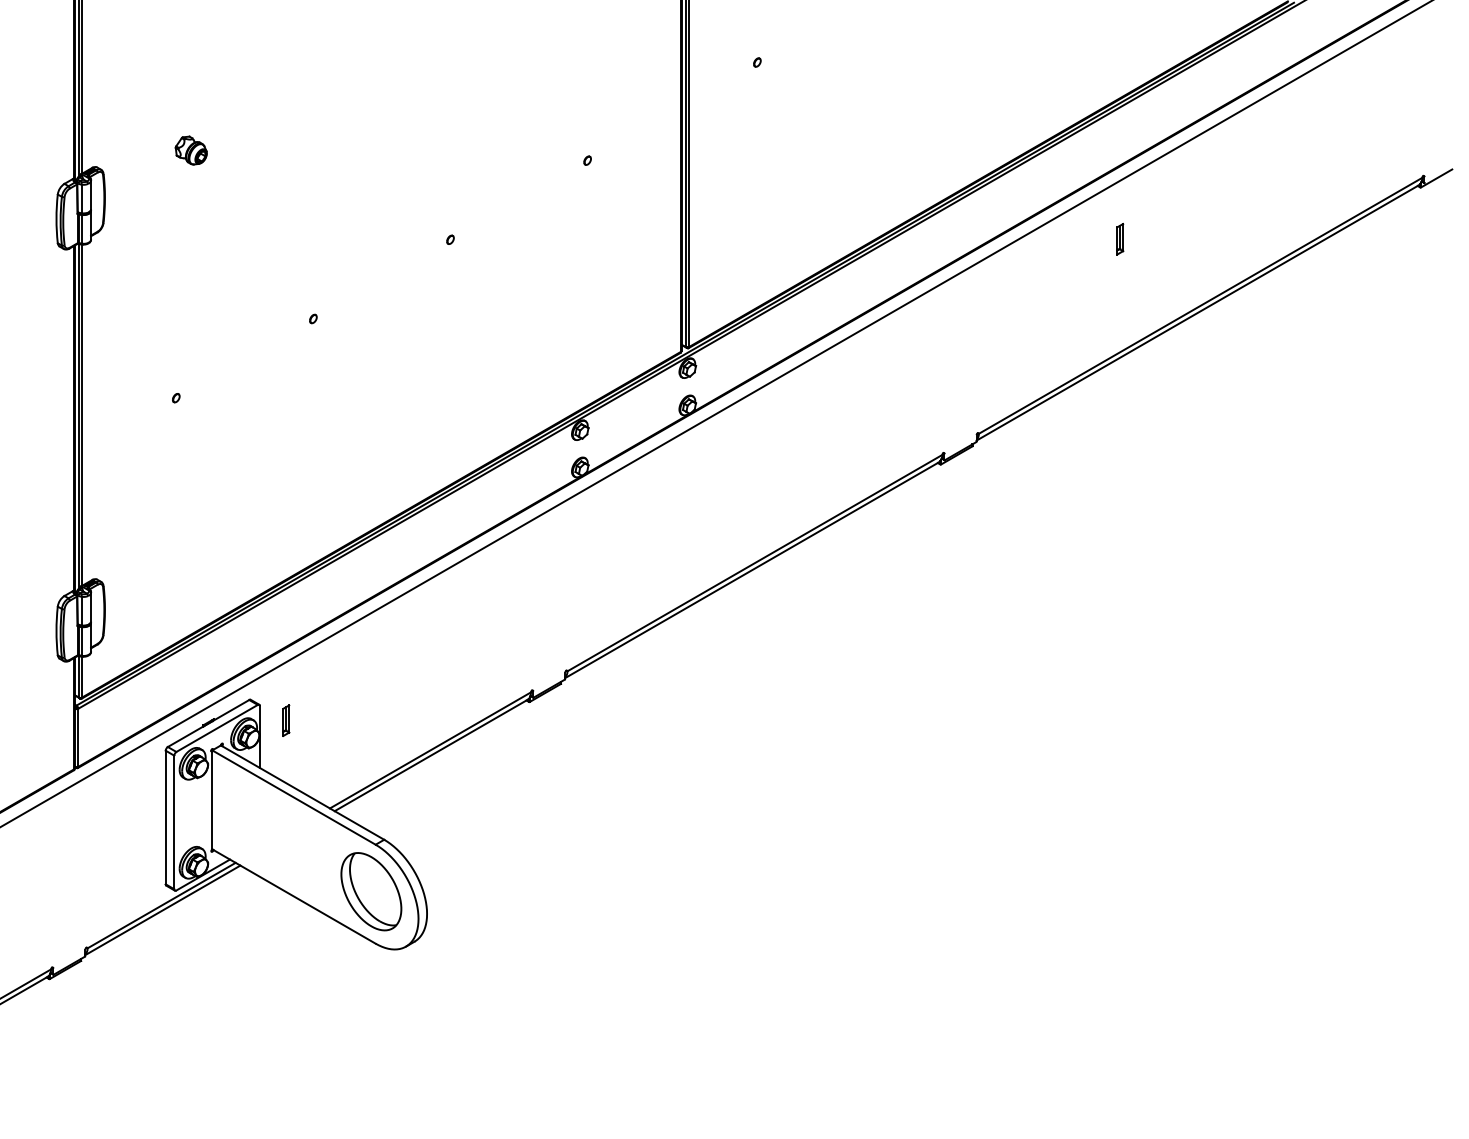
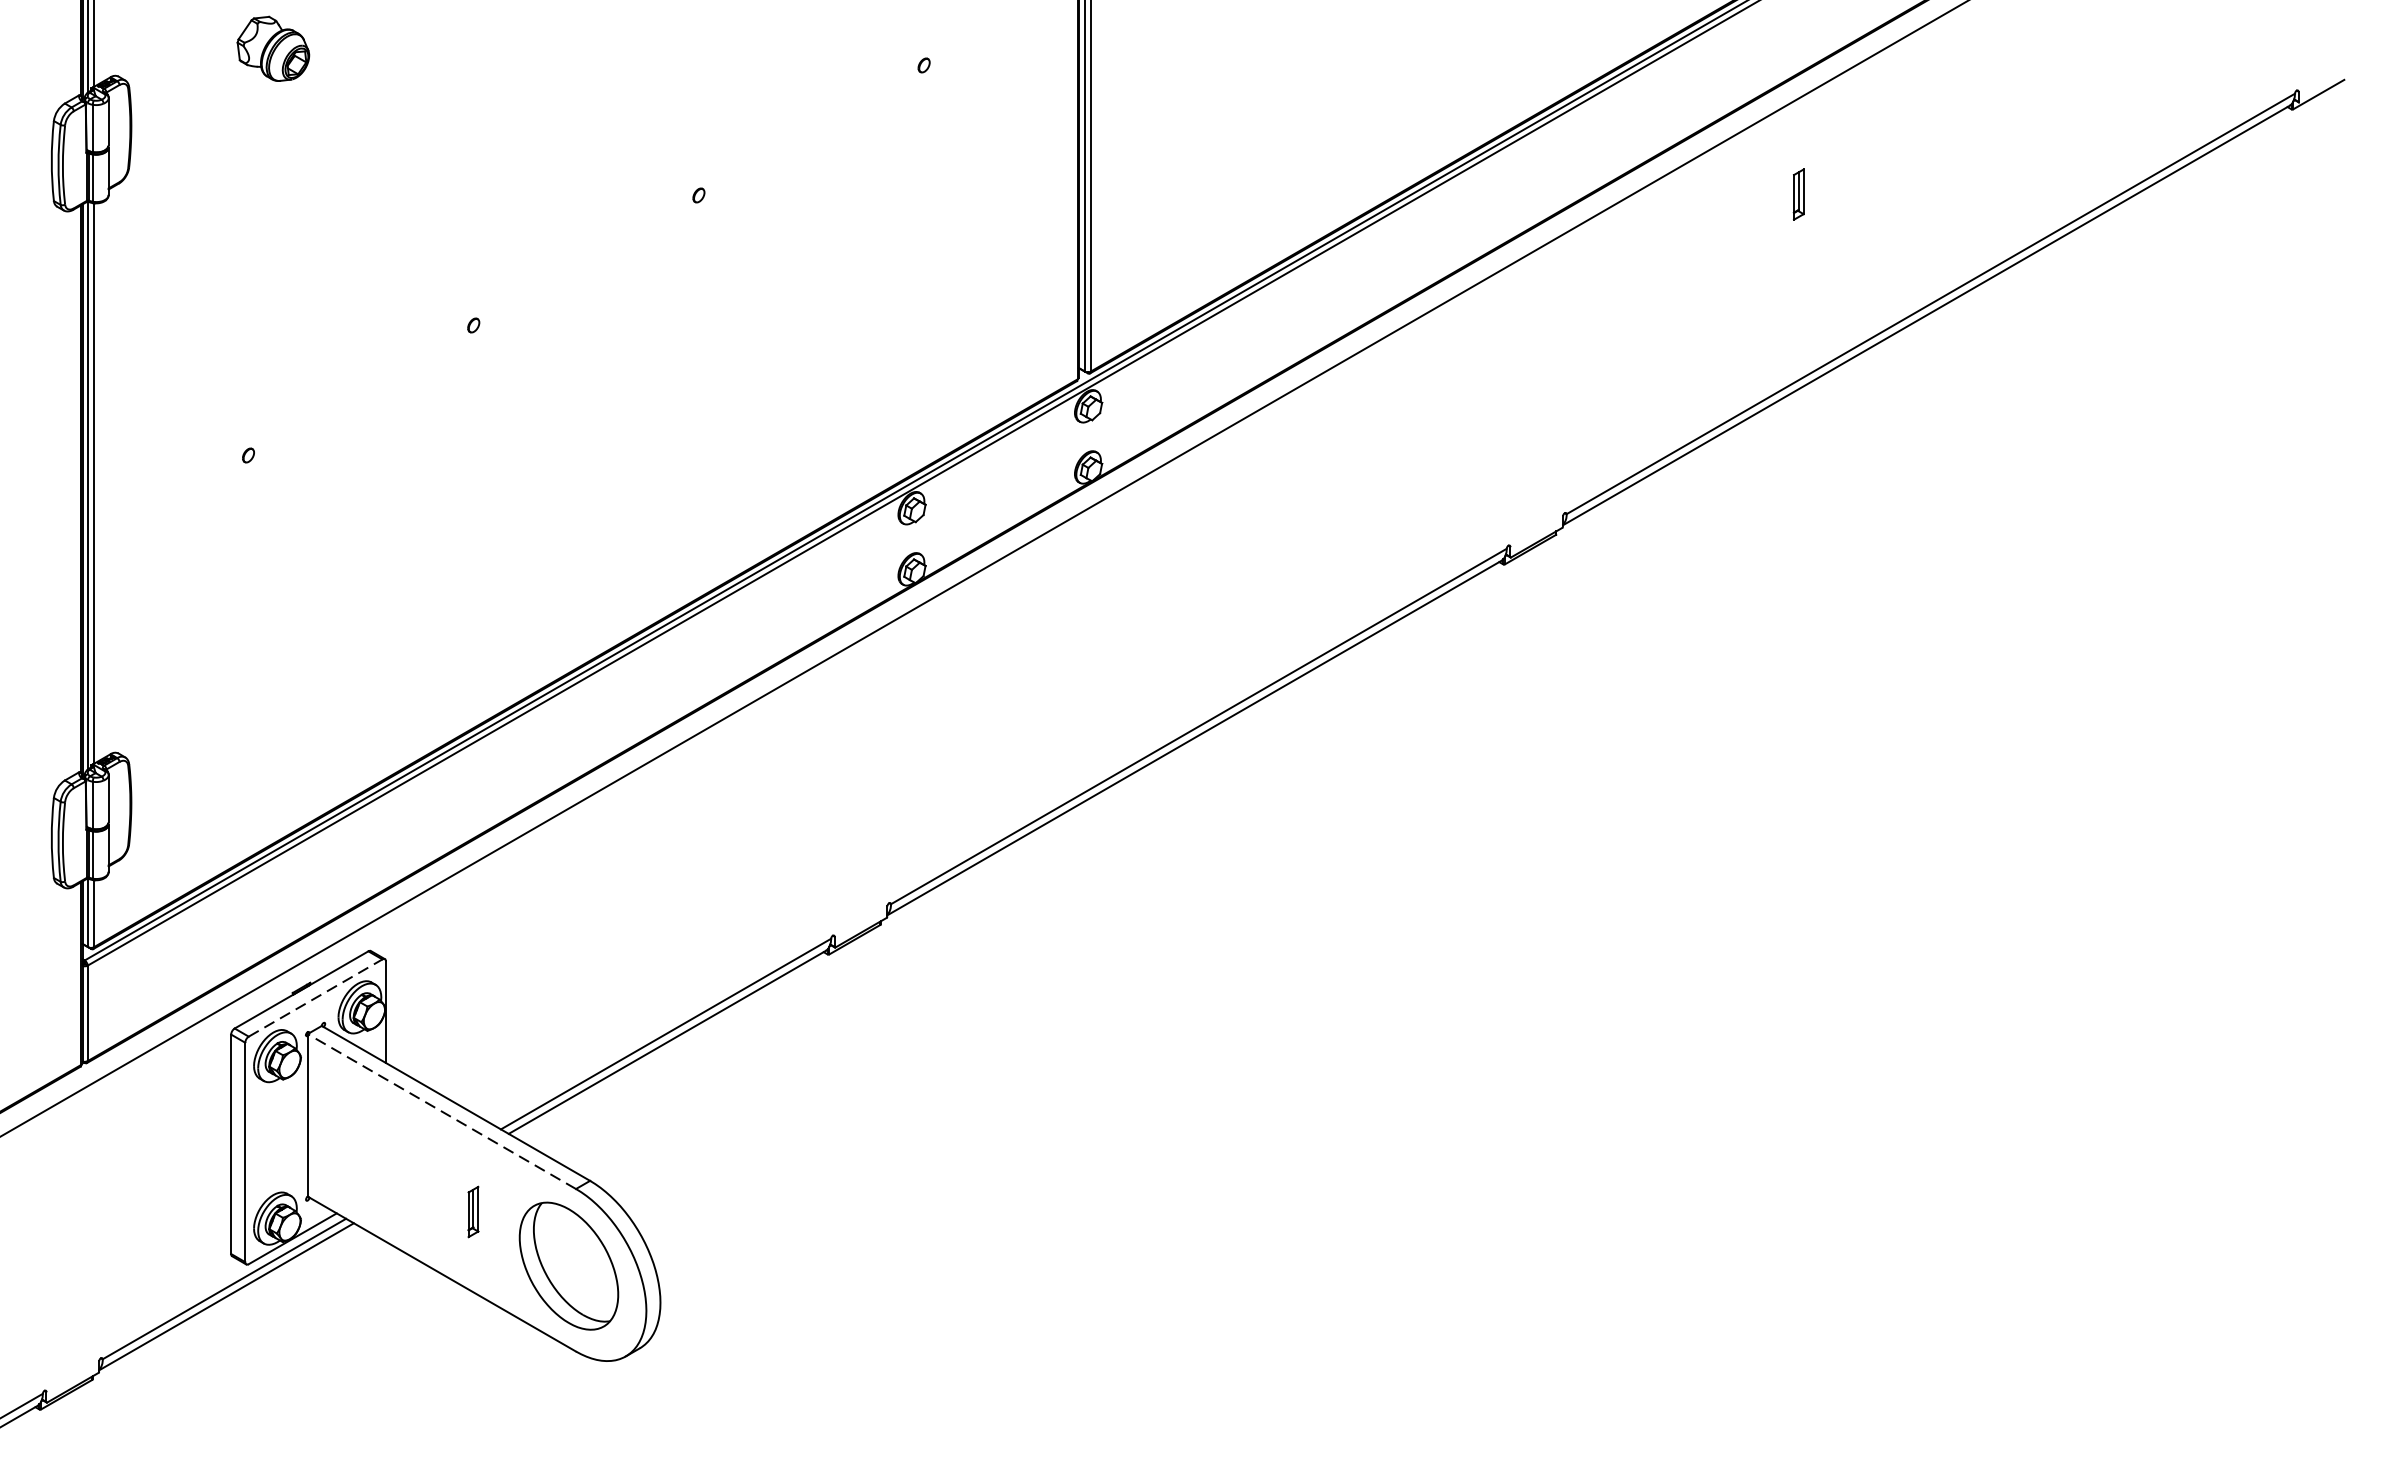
part: (190, 150) -> (271, 48), size x1.4
part: (286, 720) -> (473, 1211), moved
line: (217, 728) -> (316, 998), solid -> dashed
line: (293, 797) -> (441, 1111), solid -> dashed

